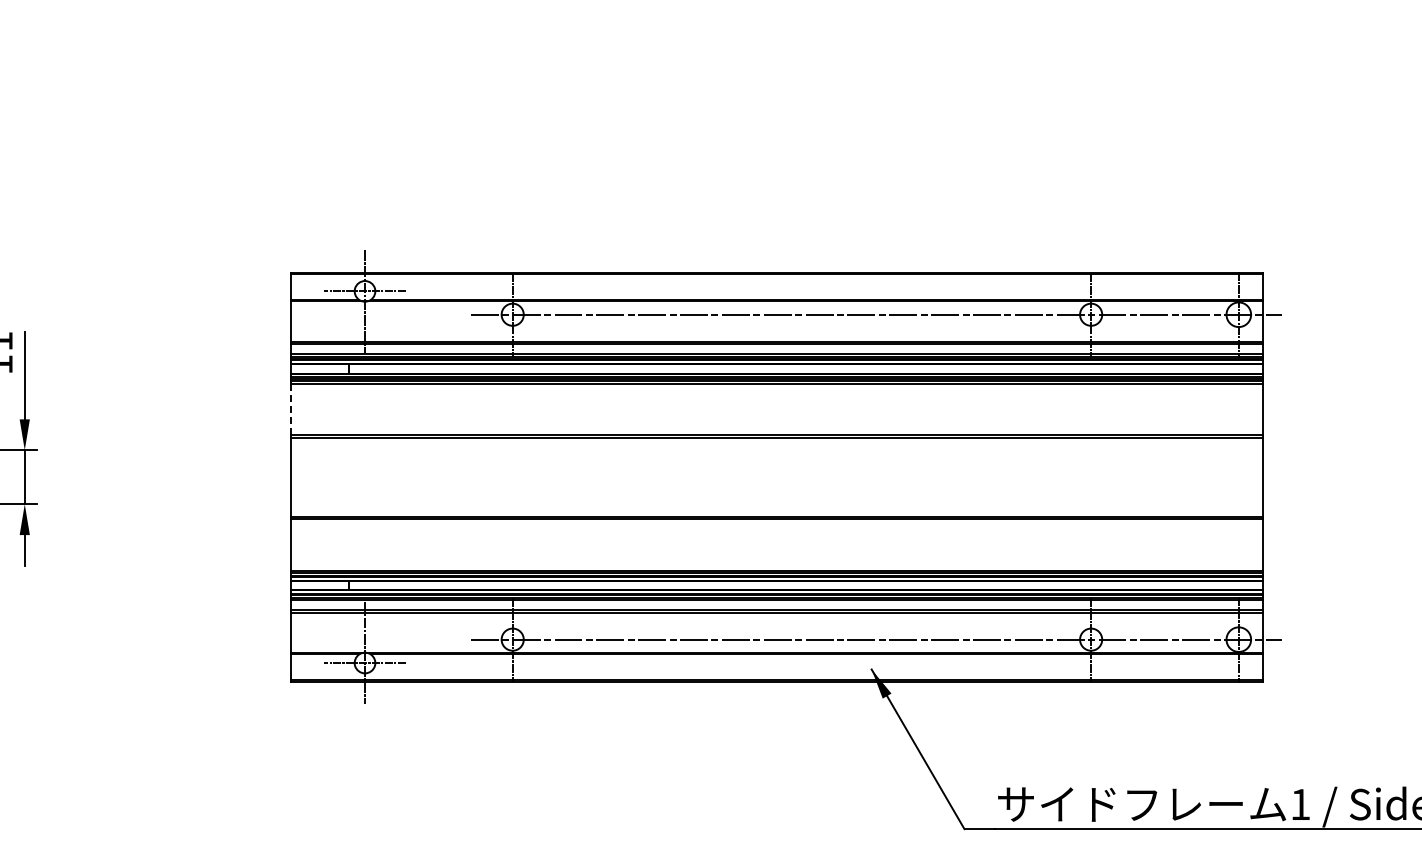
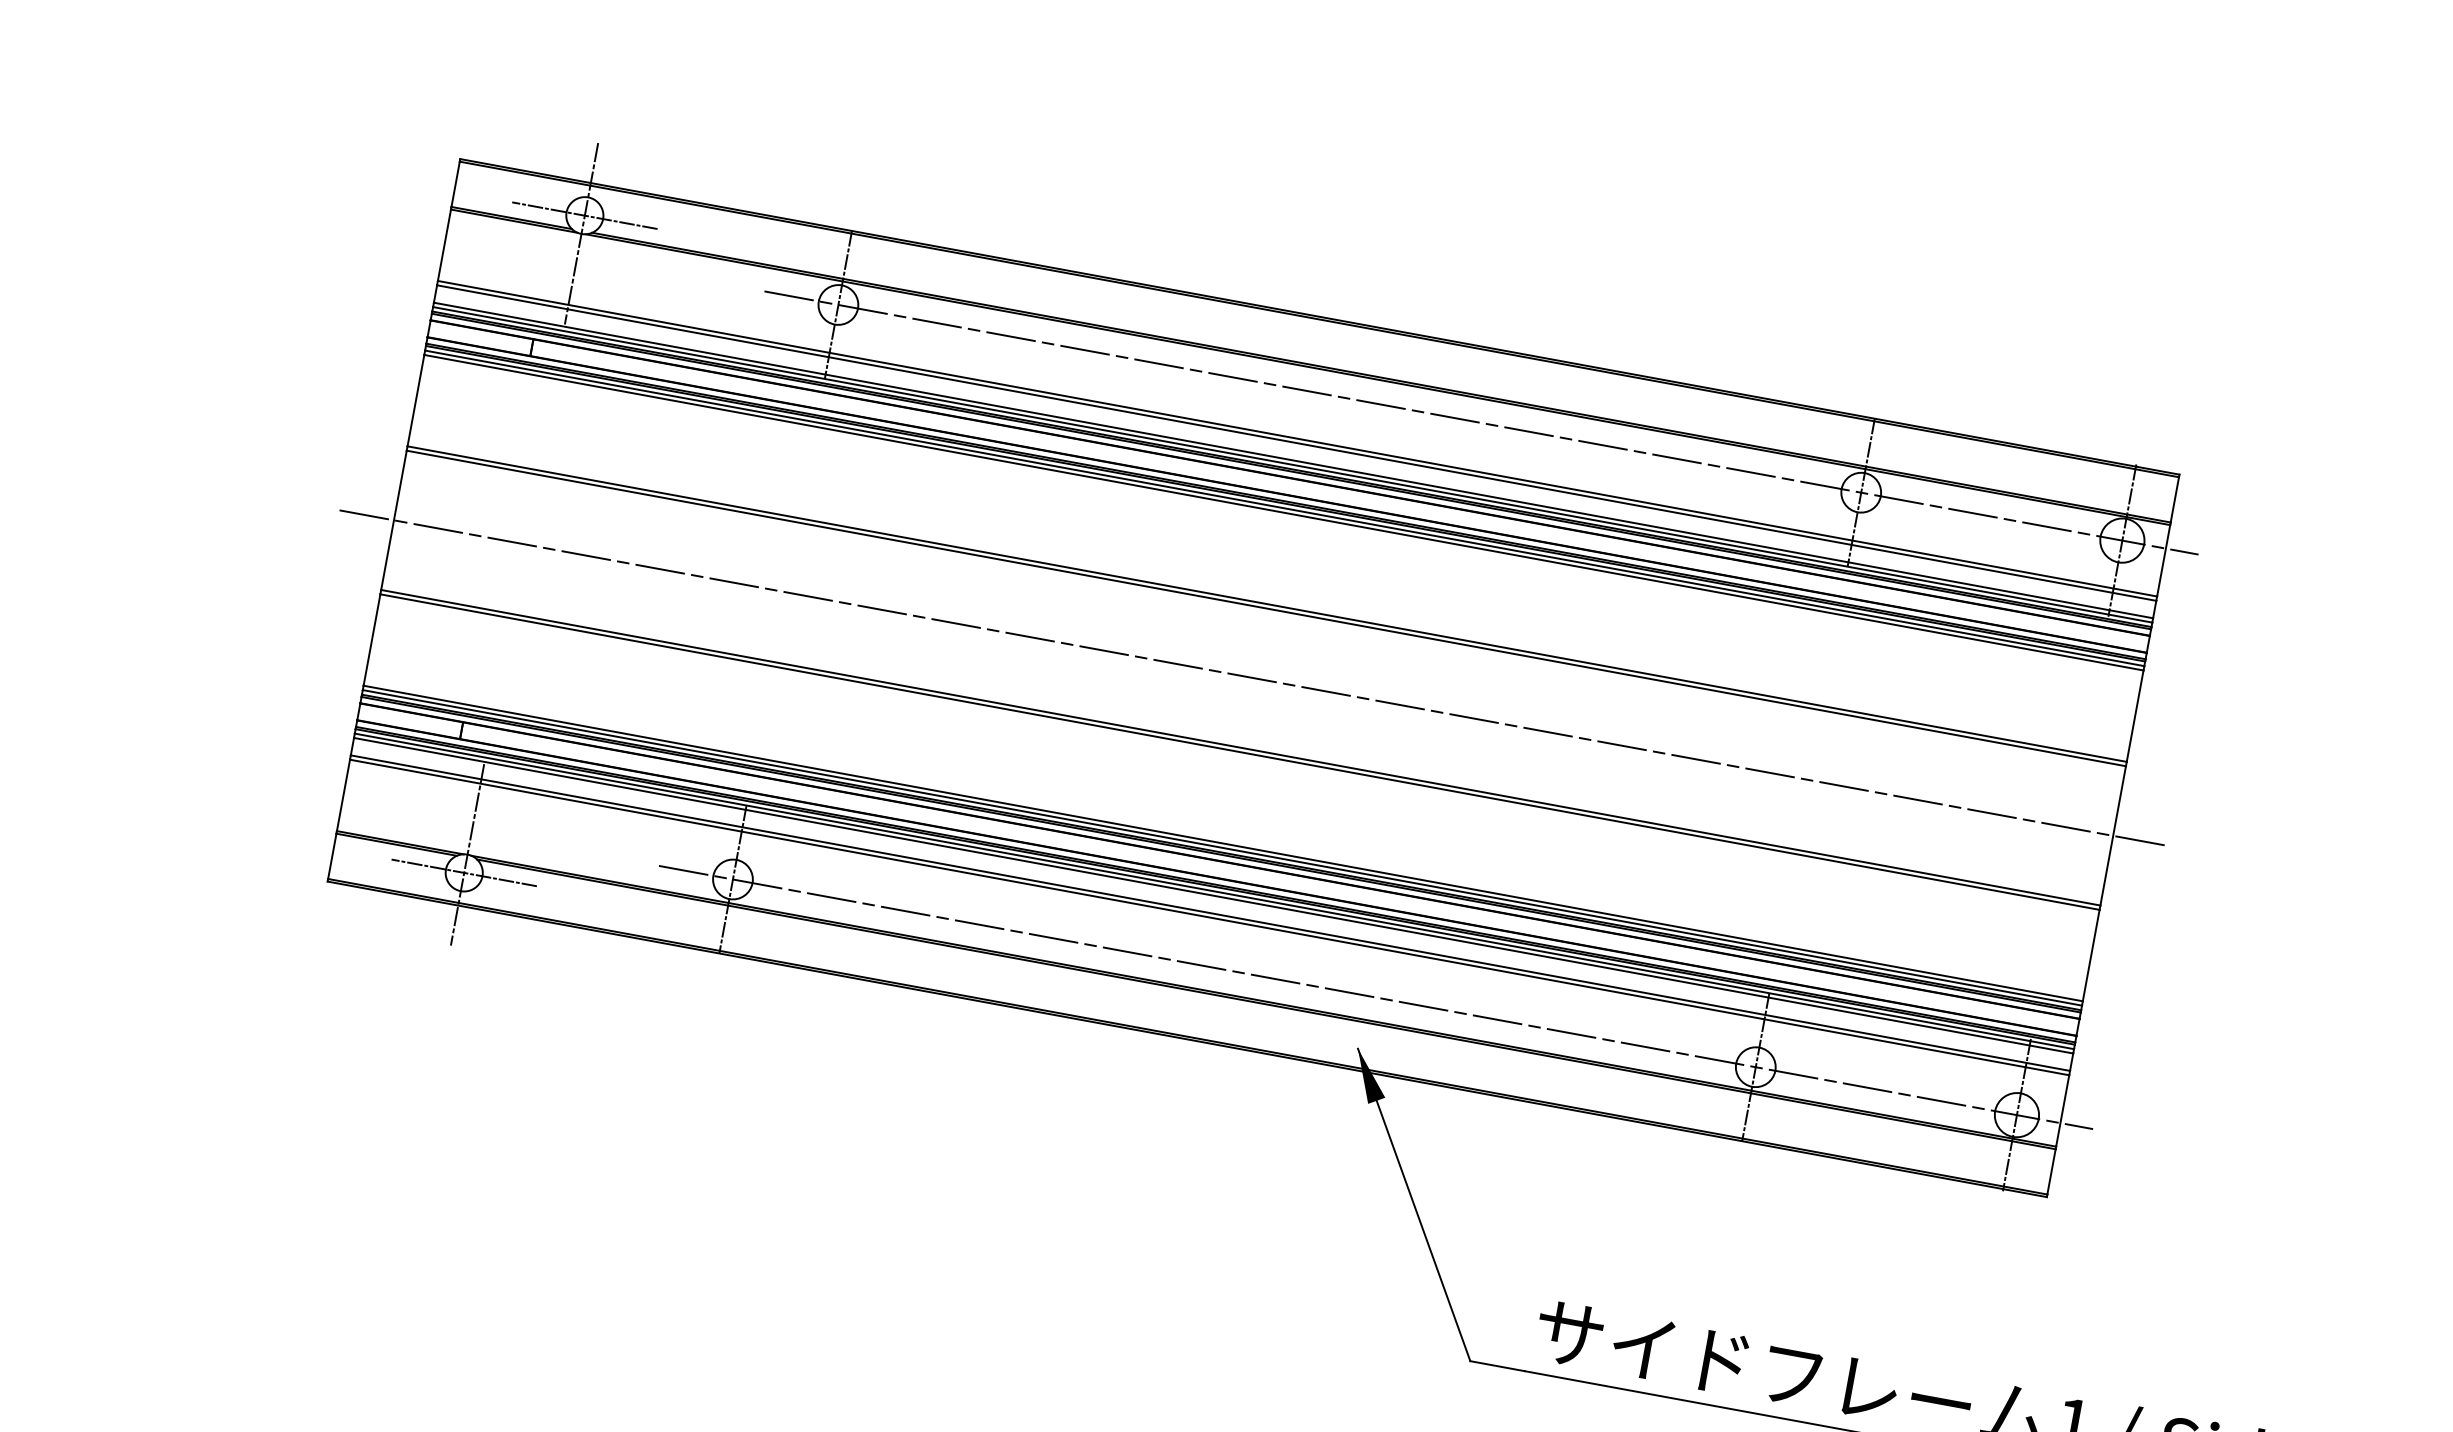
line: (291, 409) -> (416, 400), dashed -> solid
line: (777, 477) -> (1253, 678), added

